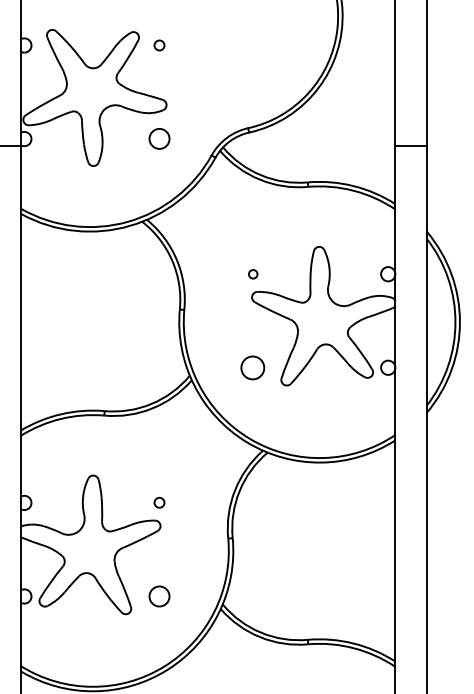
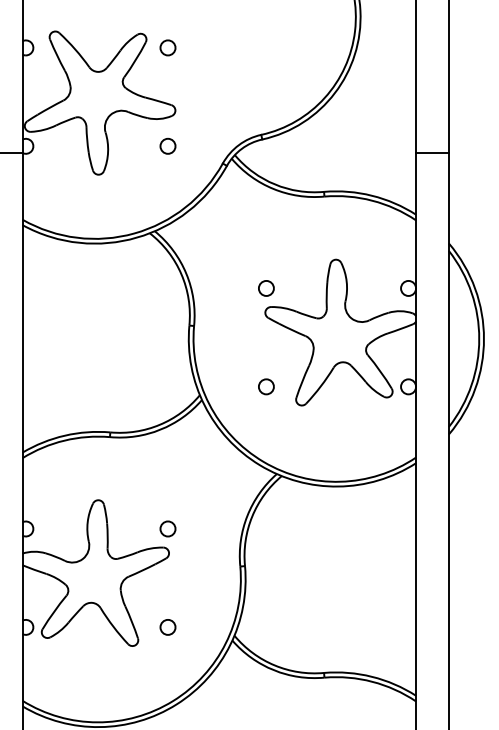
circle: (159, 45) -> (167, 47), size x1.43
circle: (159, 139) -> (167, 146), size x0.71
circle: (253, 274) -> (266, 288), size x1.67
circle: (253, 367) -> (266, 386), size x0.62
circle: (159, 502) -> (167, 528), size x1.43
circle: (159, 596) -> (167, 627), size x0.71

